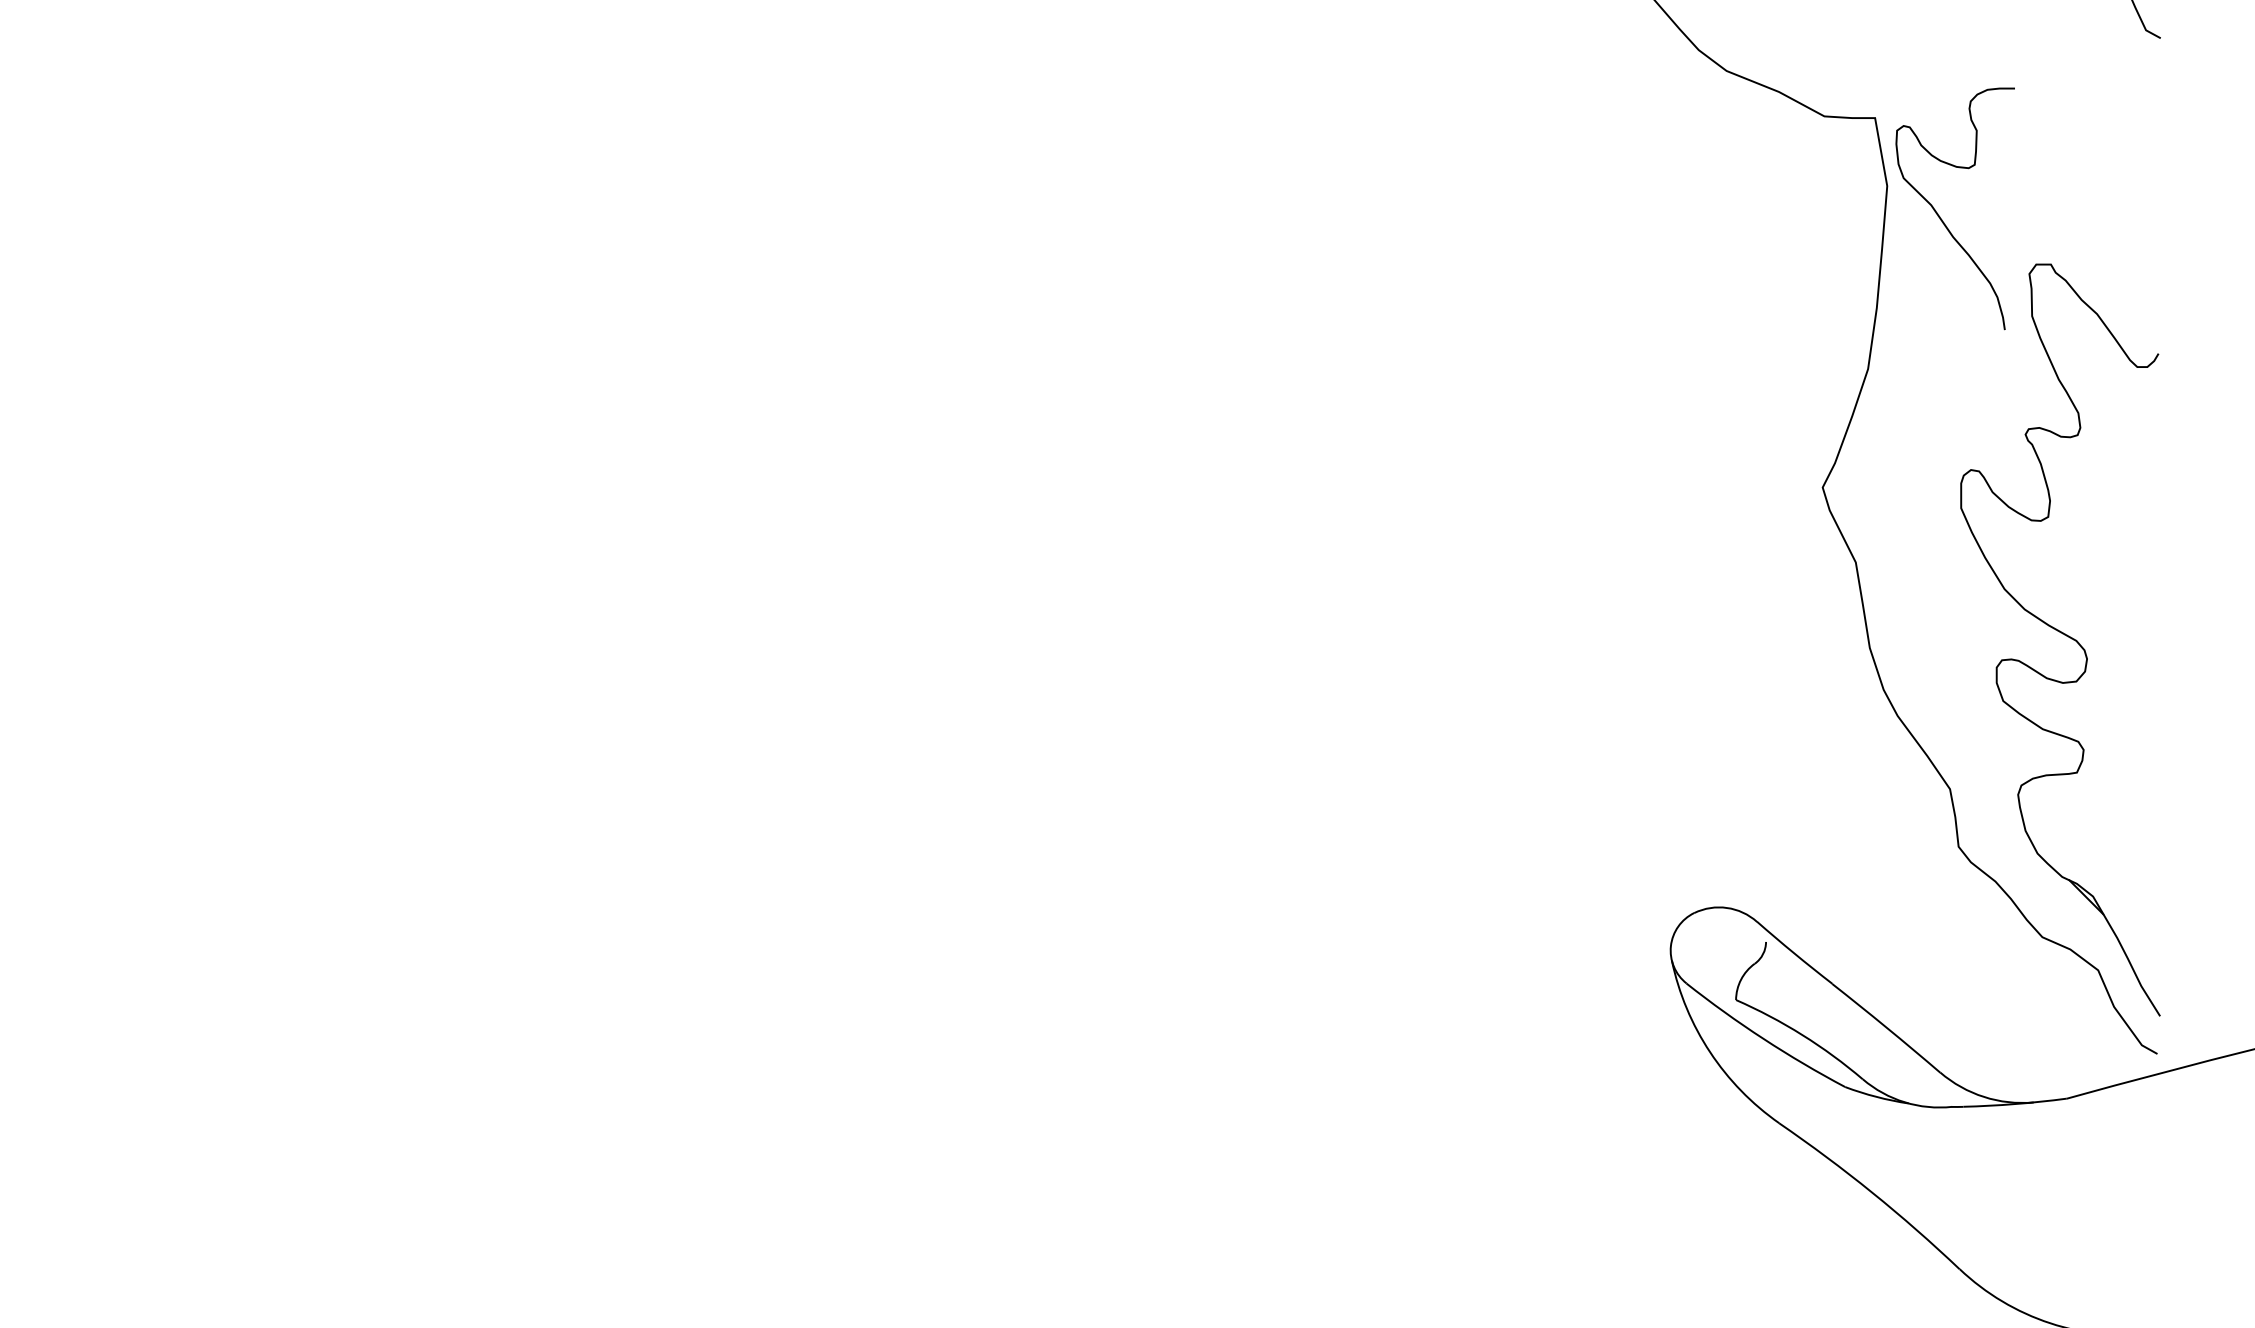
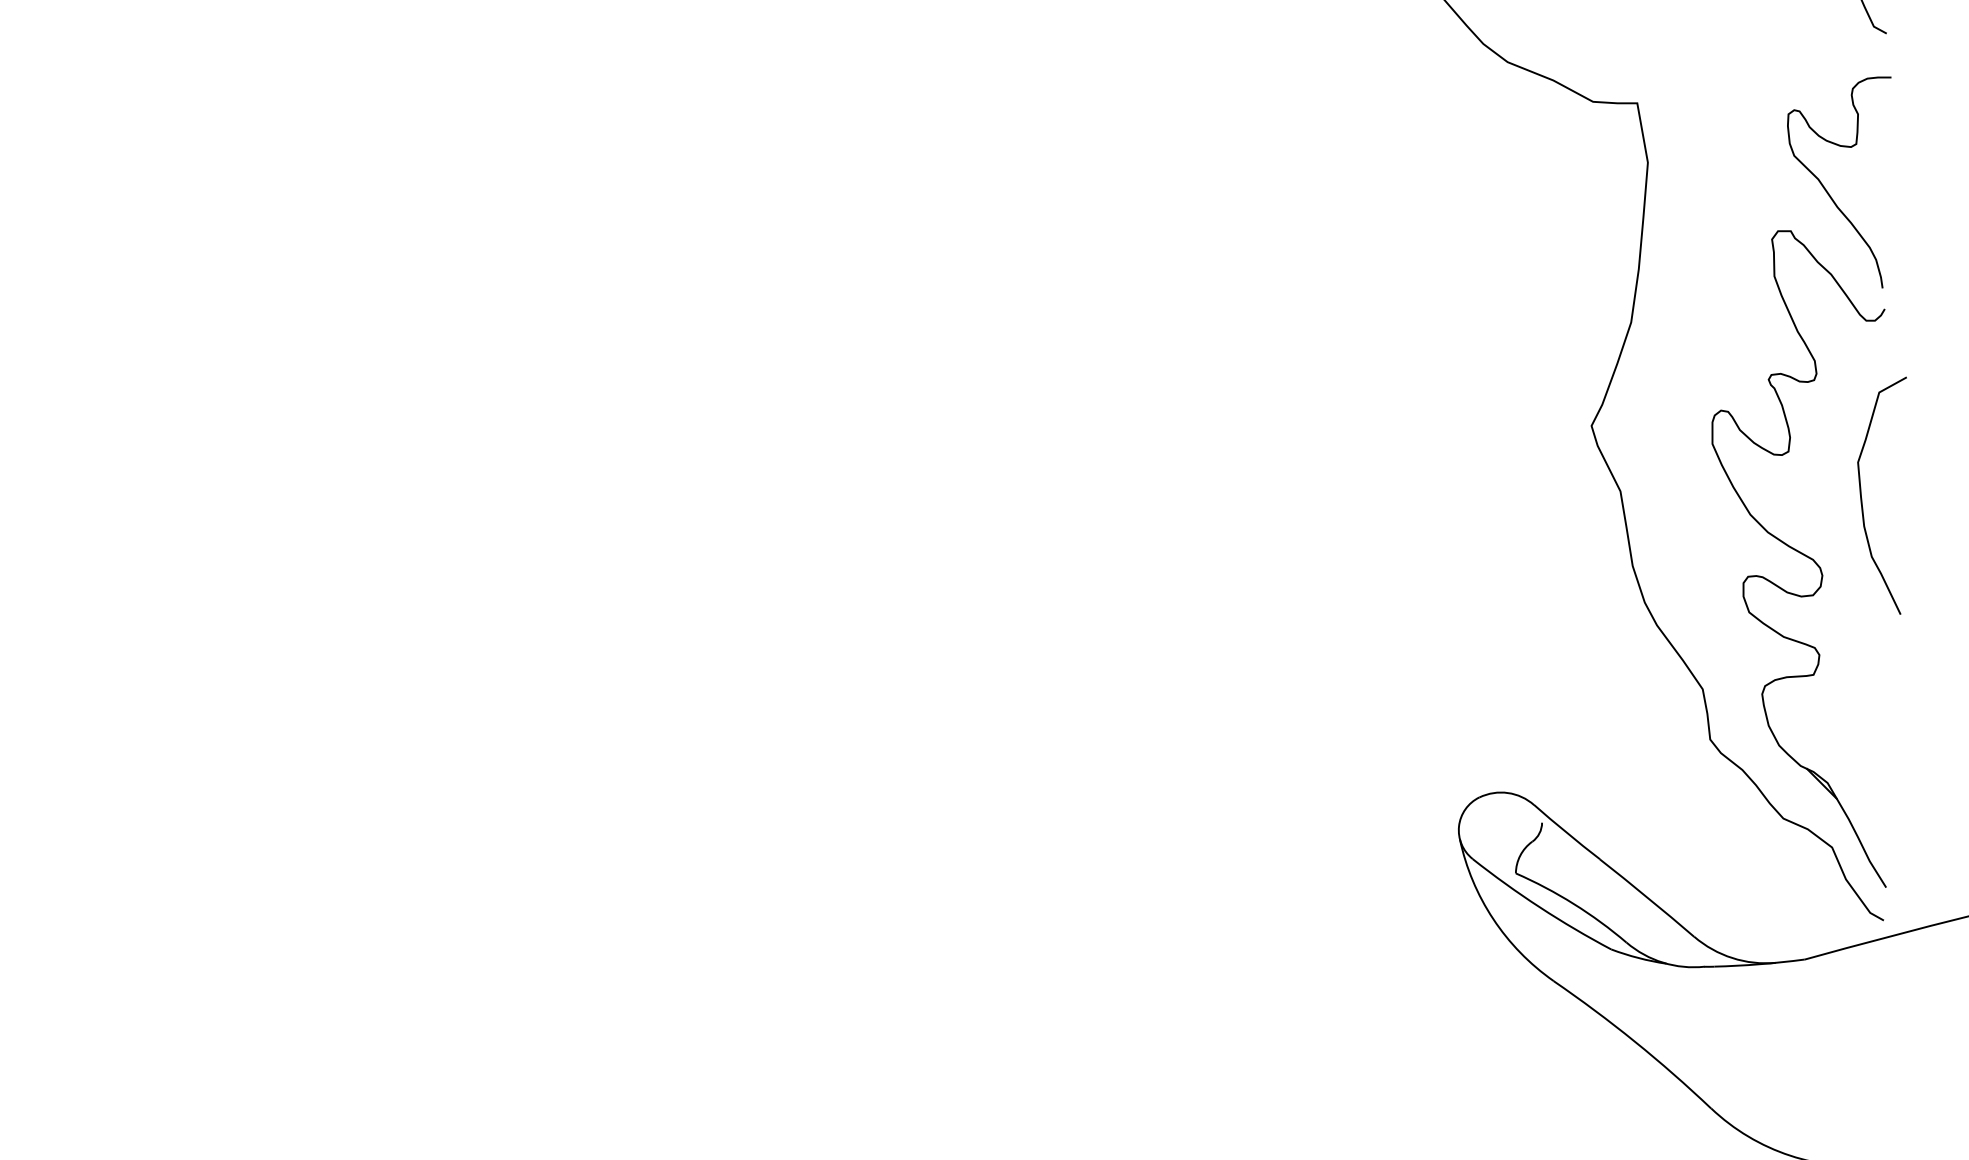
curve: (1941, 217) -> (1827, 190), moved
curve: (2132, 570) -> (1862, 498), added

